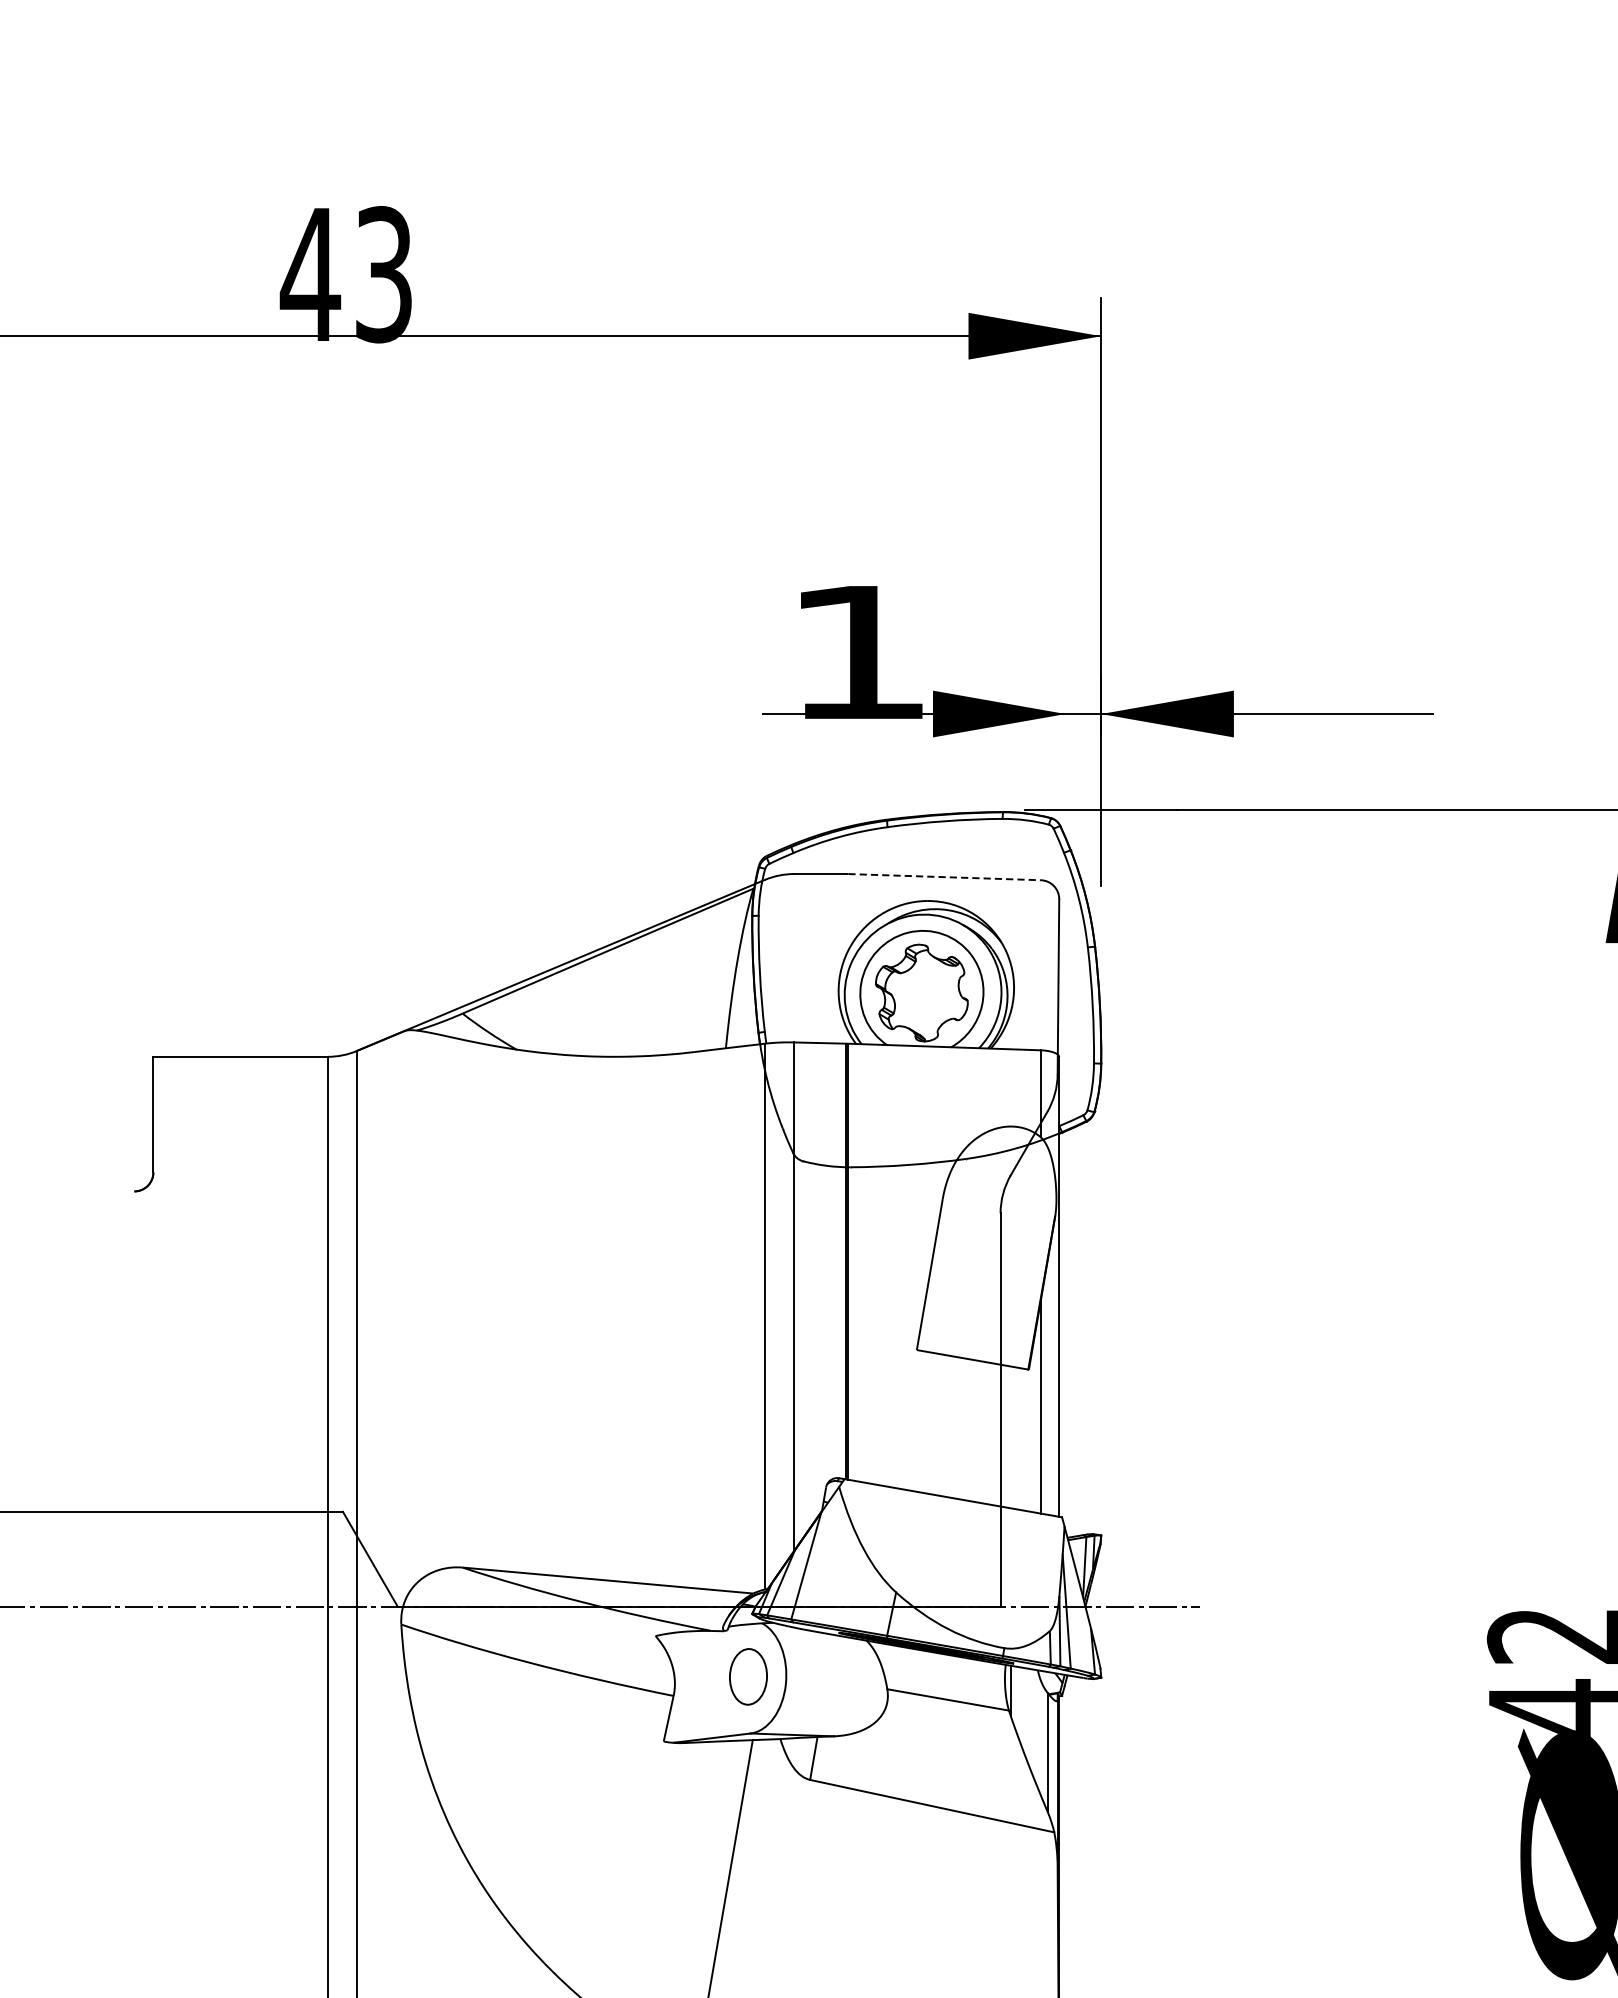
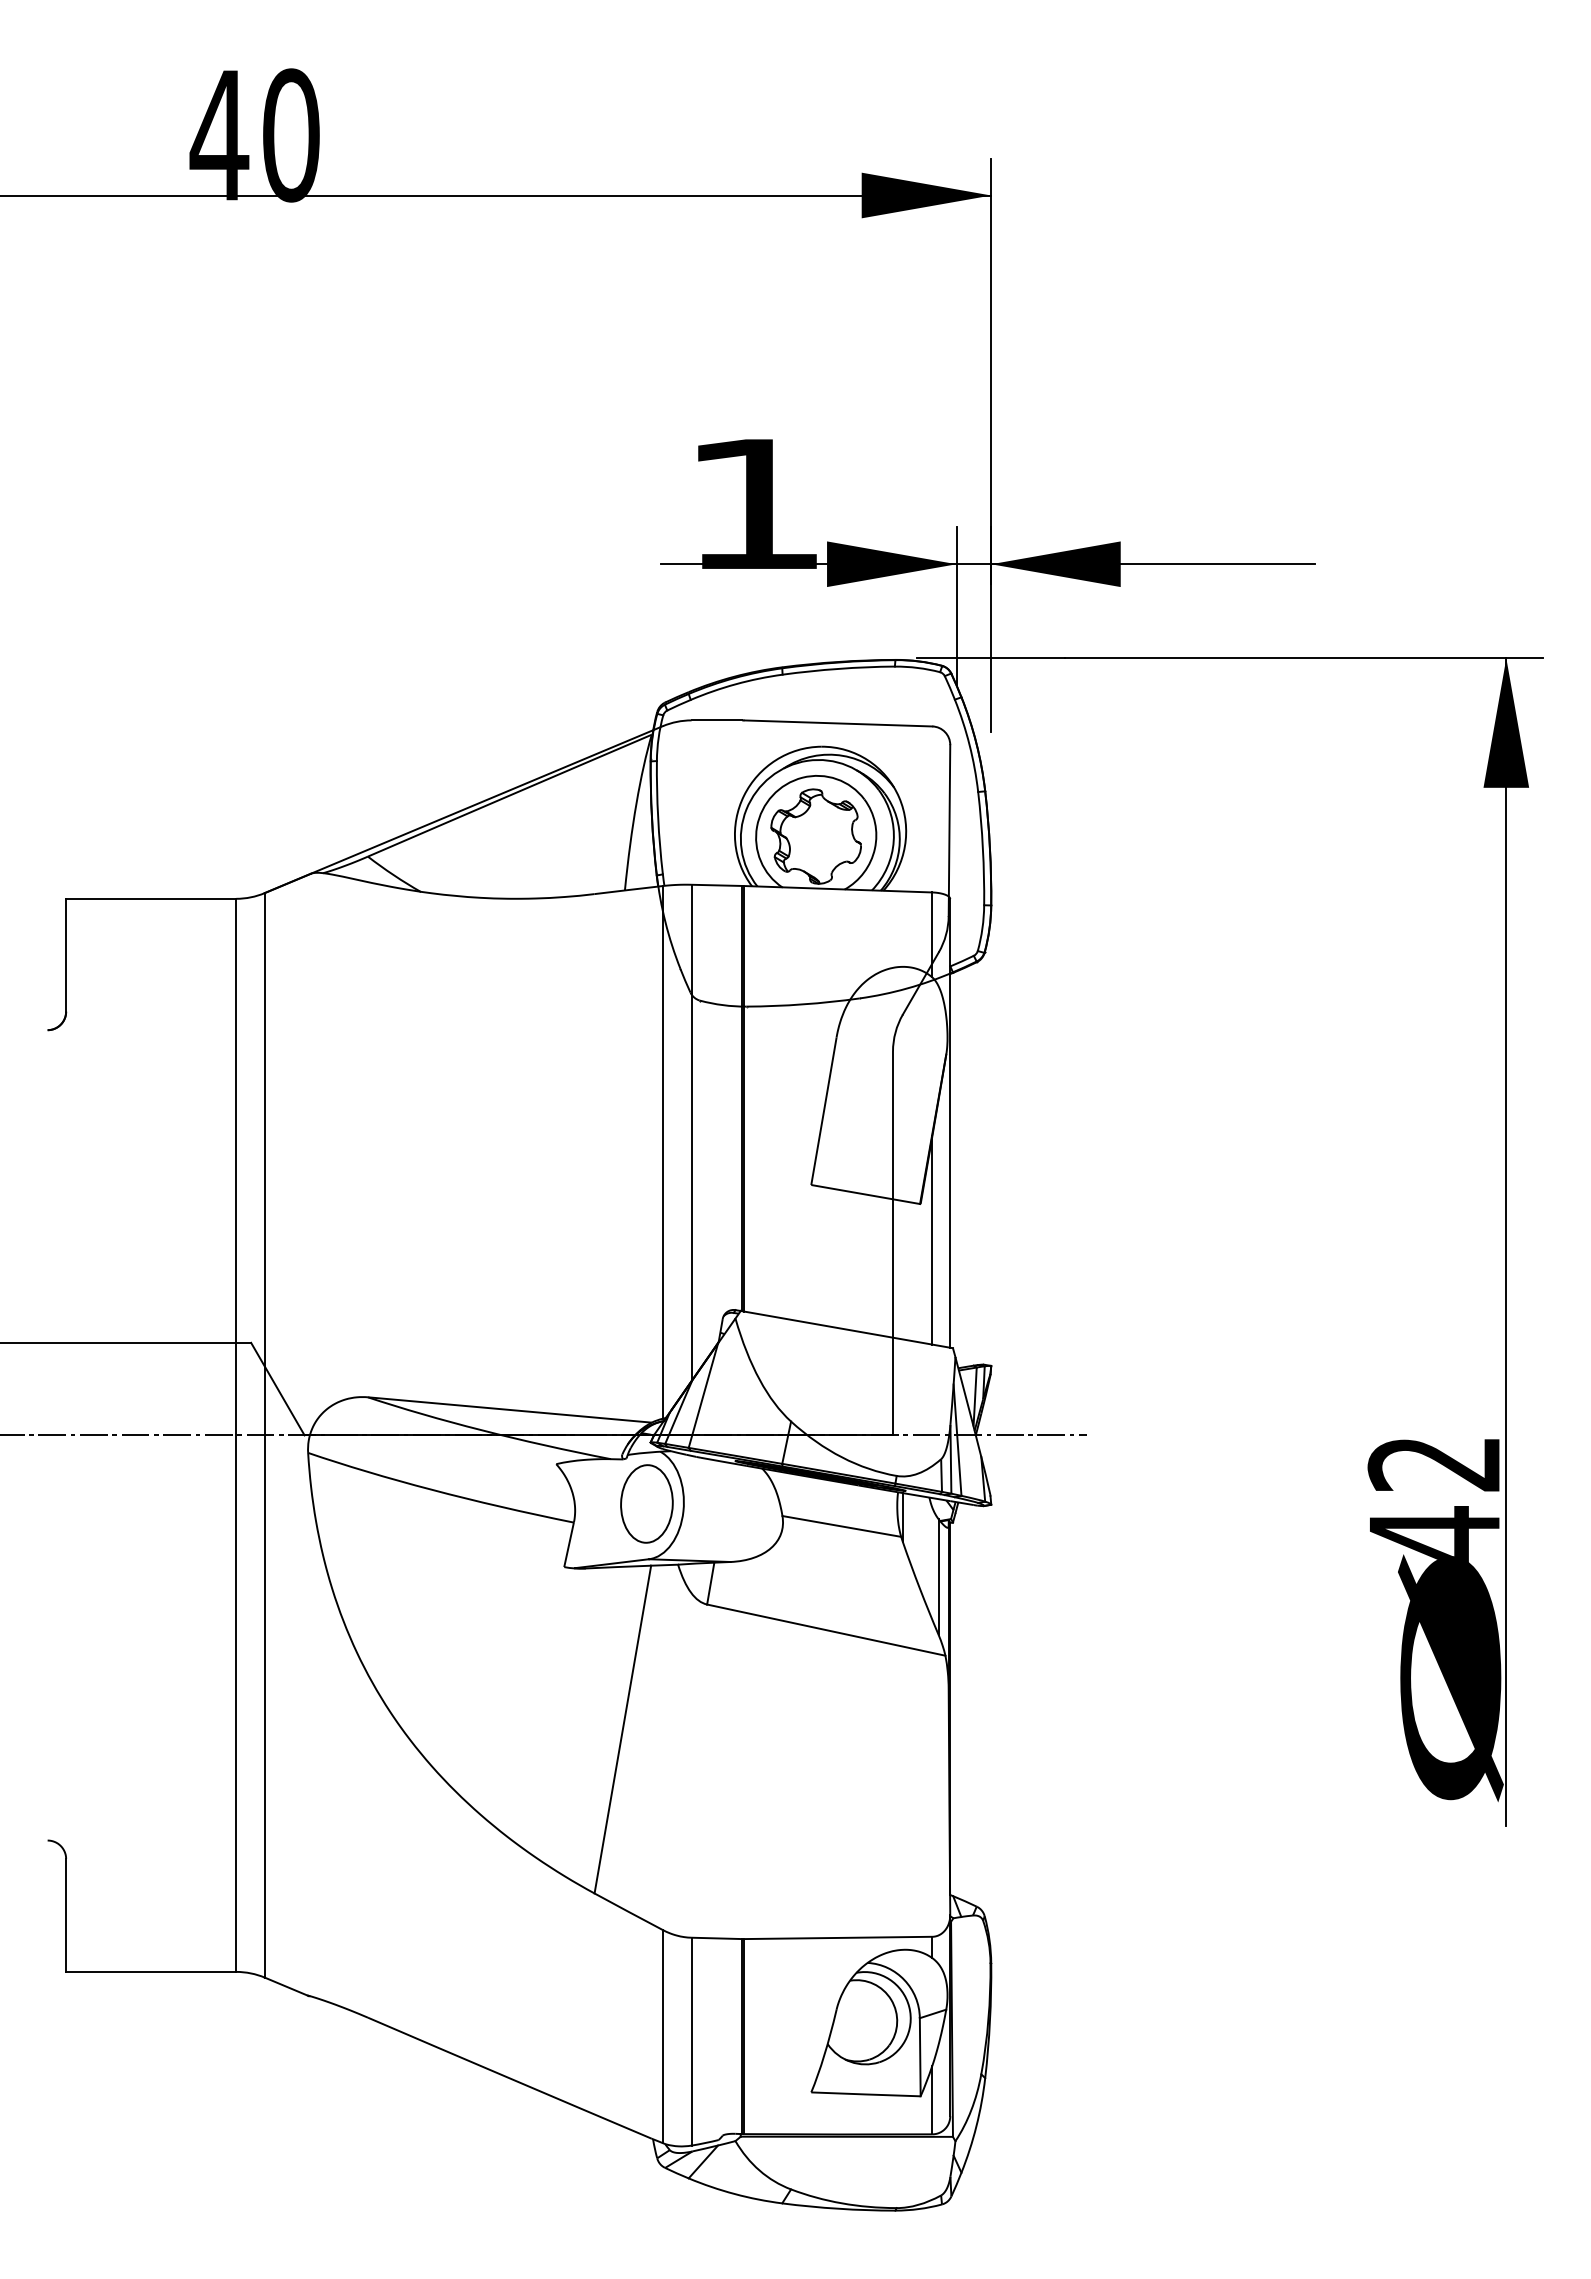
text: (384, 274) -> (291, 135), 43 -> 40
line: (1065, 757) -> (956, 606), added
line: (944, 877) -> (838, 723), dashed -> solid
part: (748, 1676) -> (646, 1503), size x1.43

